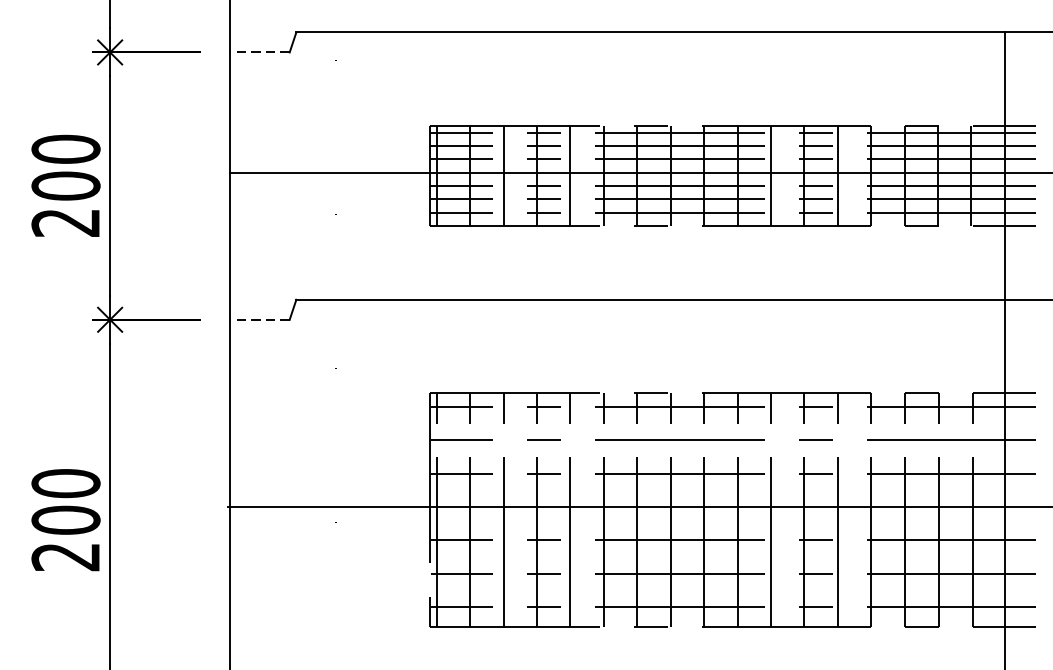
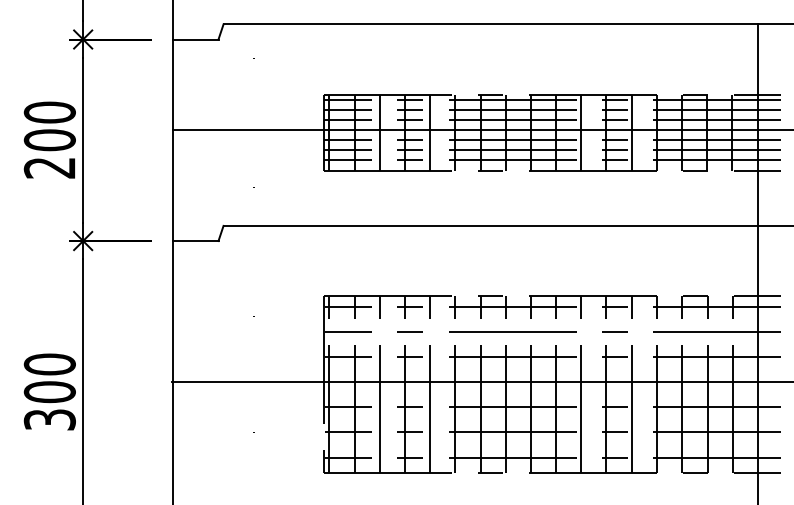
line: (259, 52) -> (195, 39), dashed -> solid
line: (259, 320) -> (195, 241), dashed -> solid
text: (65, 556) -> (49, 419), 200 -> 300

